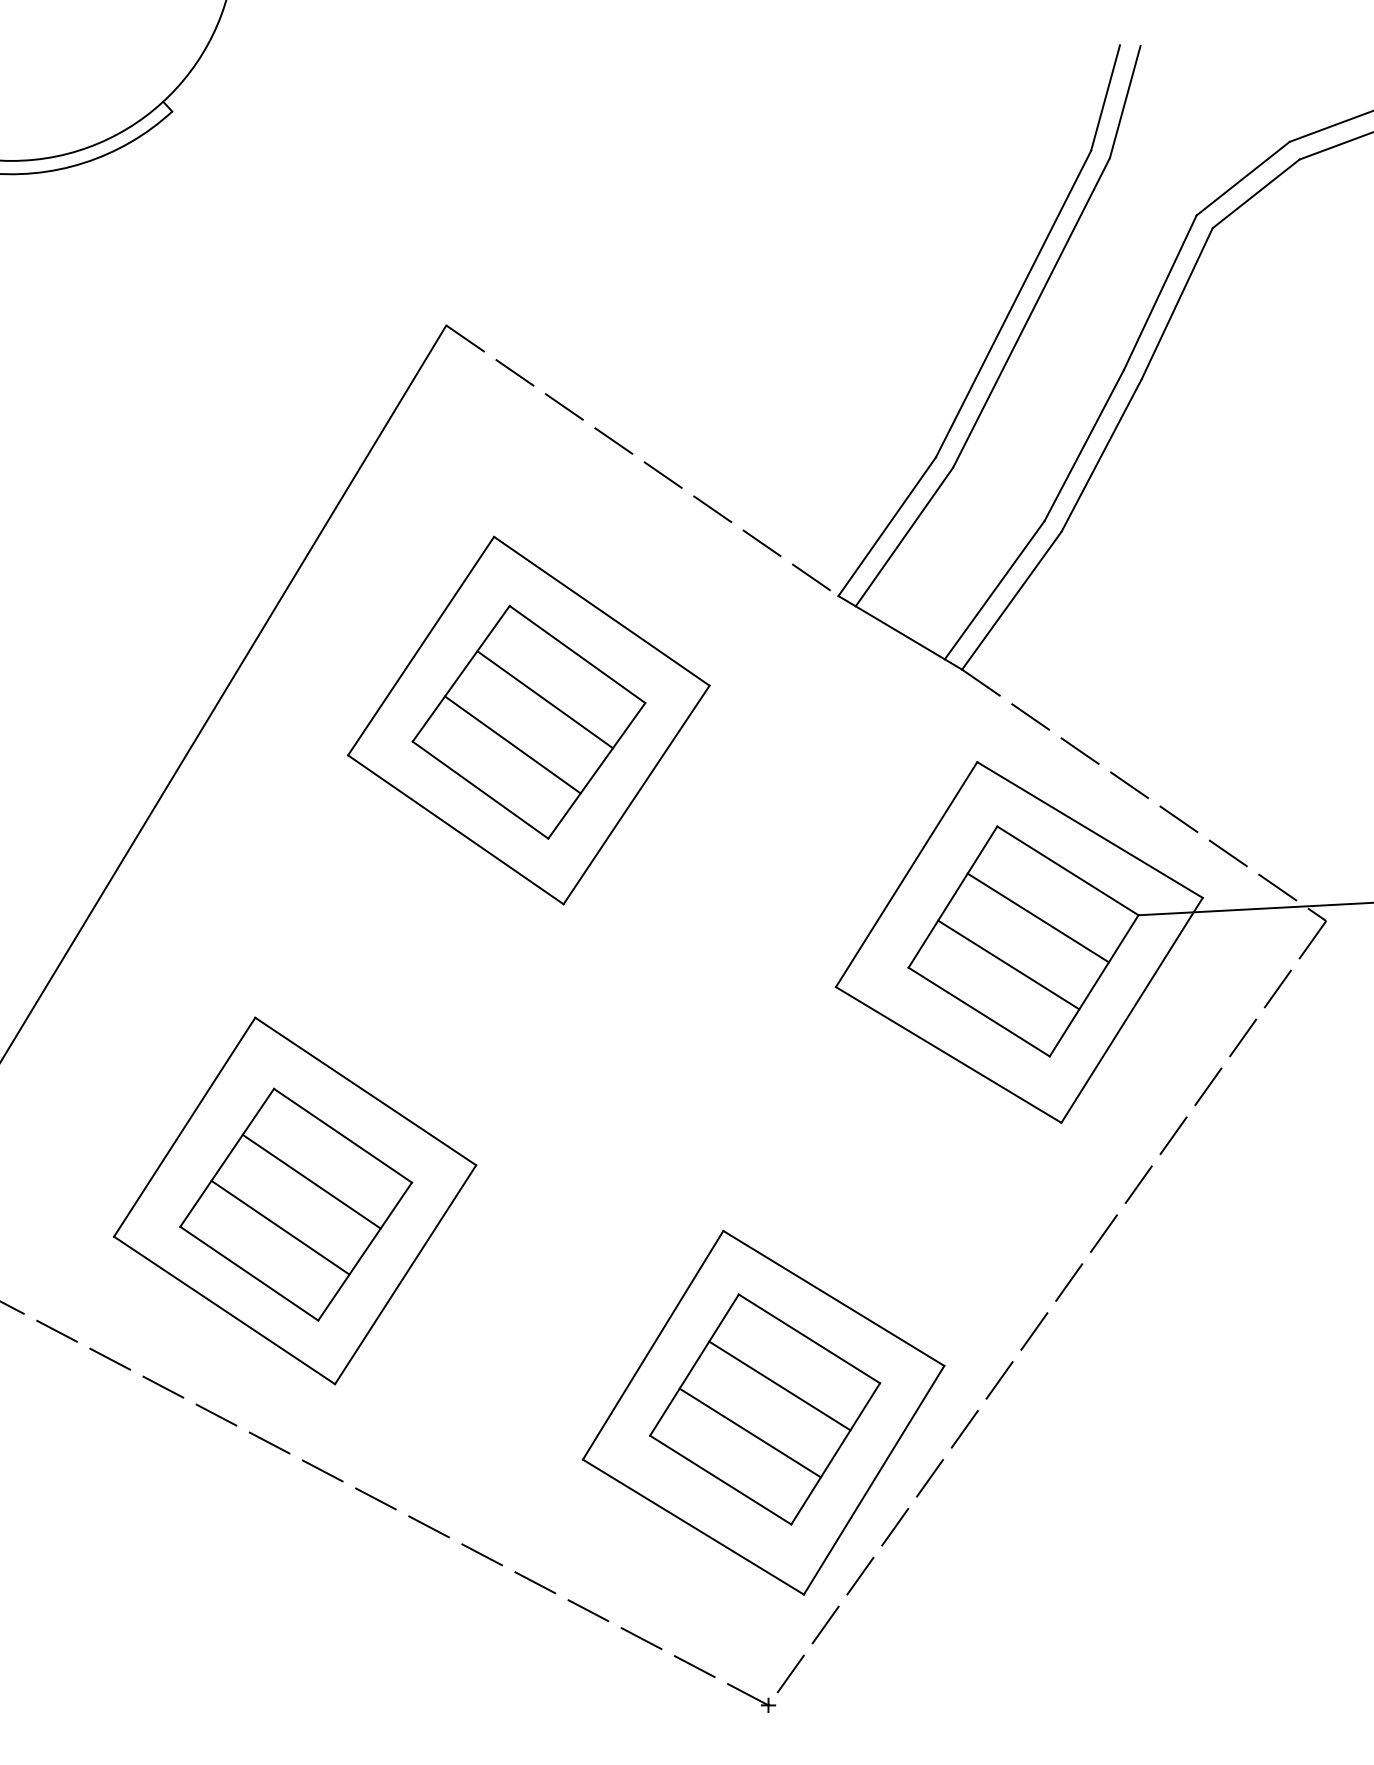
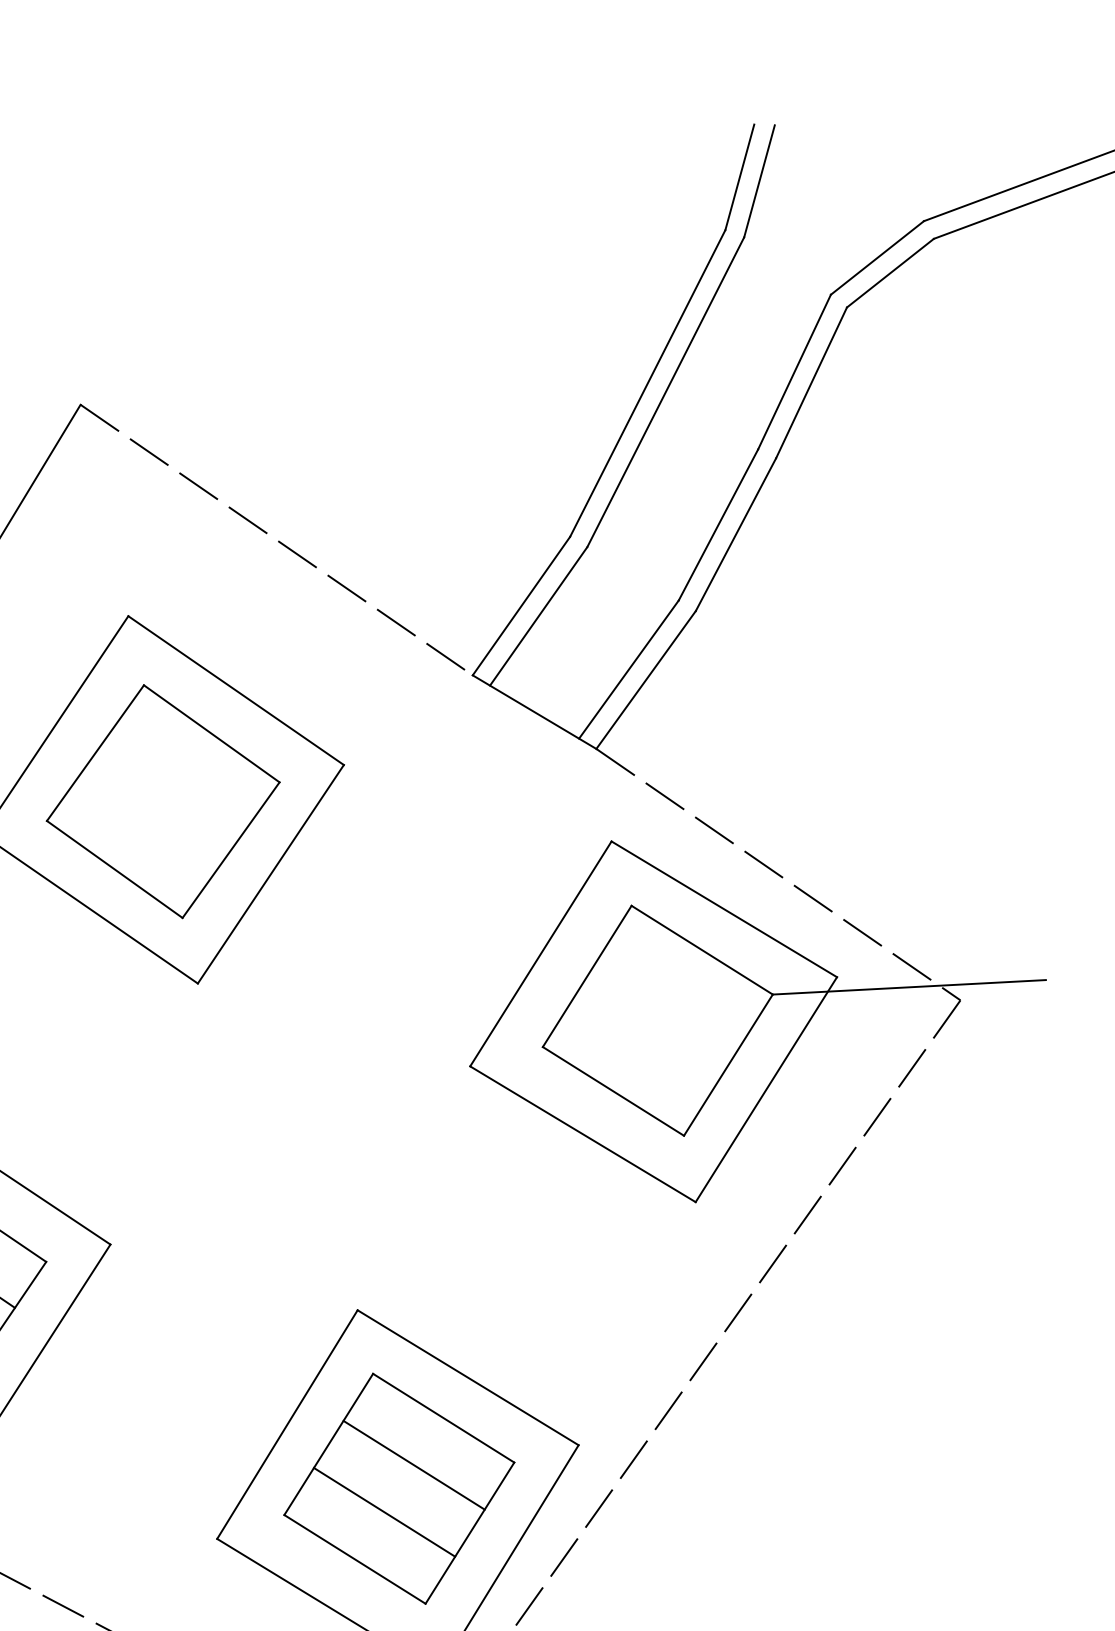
line: (545, 699) -> (179, 778), removed
line: (512, 744) -> (146, 823), removed
line: (1037, 917) -> (671, 996), removed
line: (1008, 964) -> (642, 1043), removed

